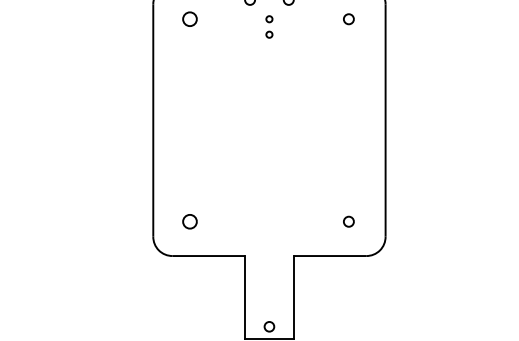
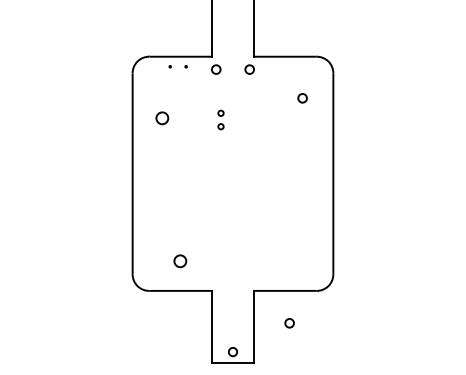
circle: (190, 19) -> (162, 118), moved
circle: (348, 19) -> (302, 98), moved
part: (268, 26) -> (220, 119), moved
circle: (190, 221) -> (180, 261), moved
circle: (348, 221) -> (289, 323), moved

